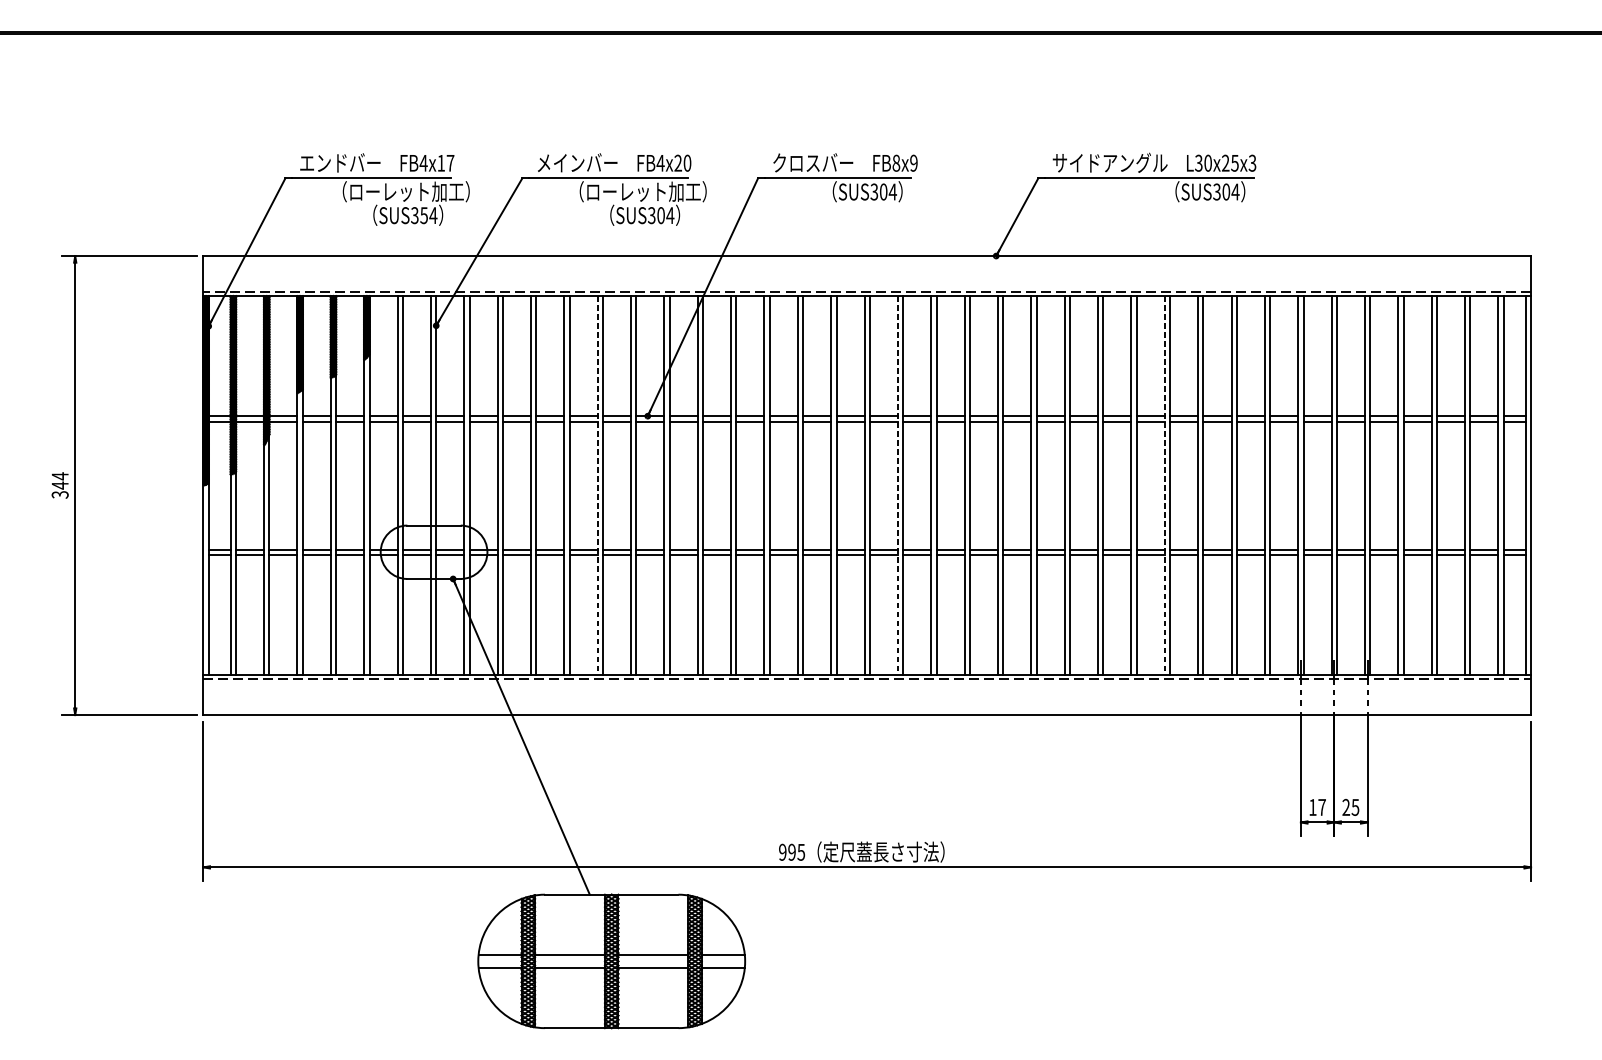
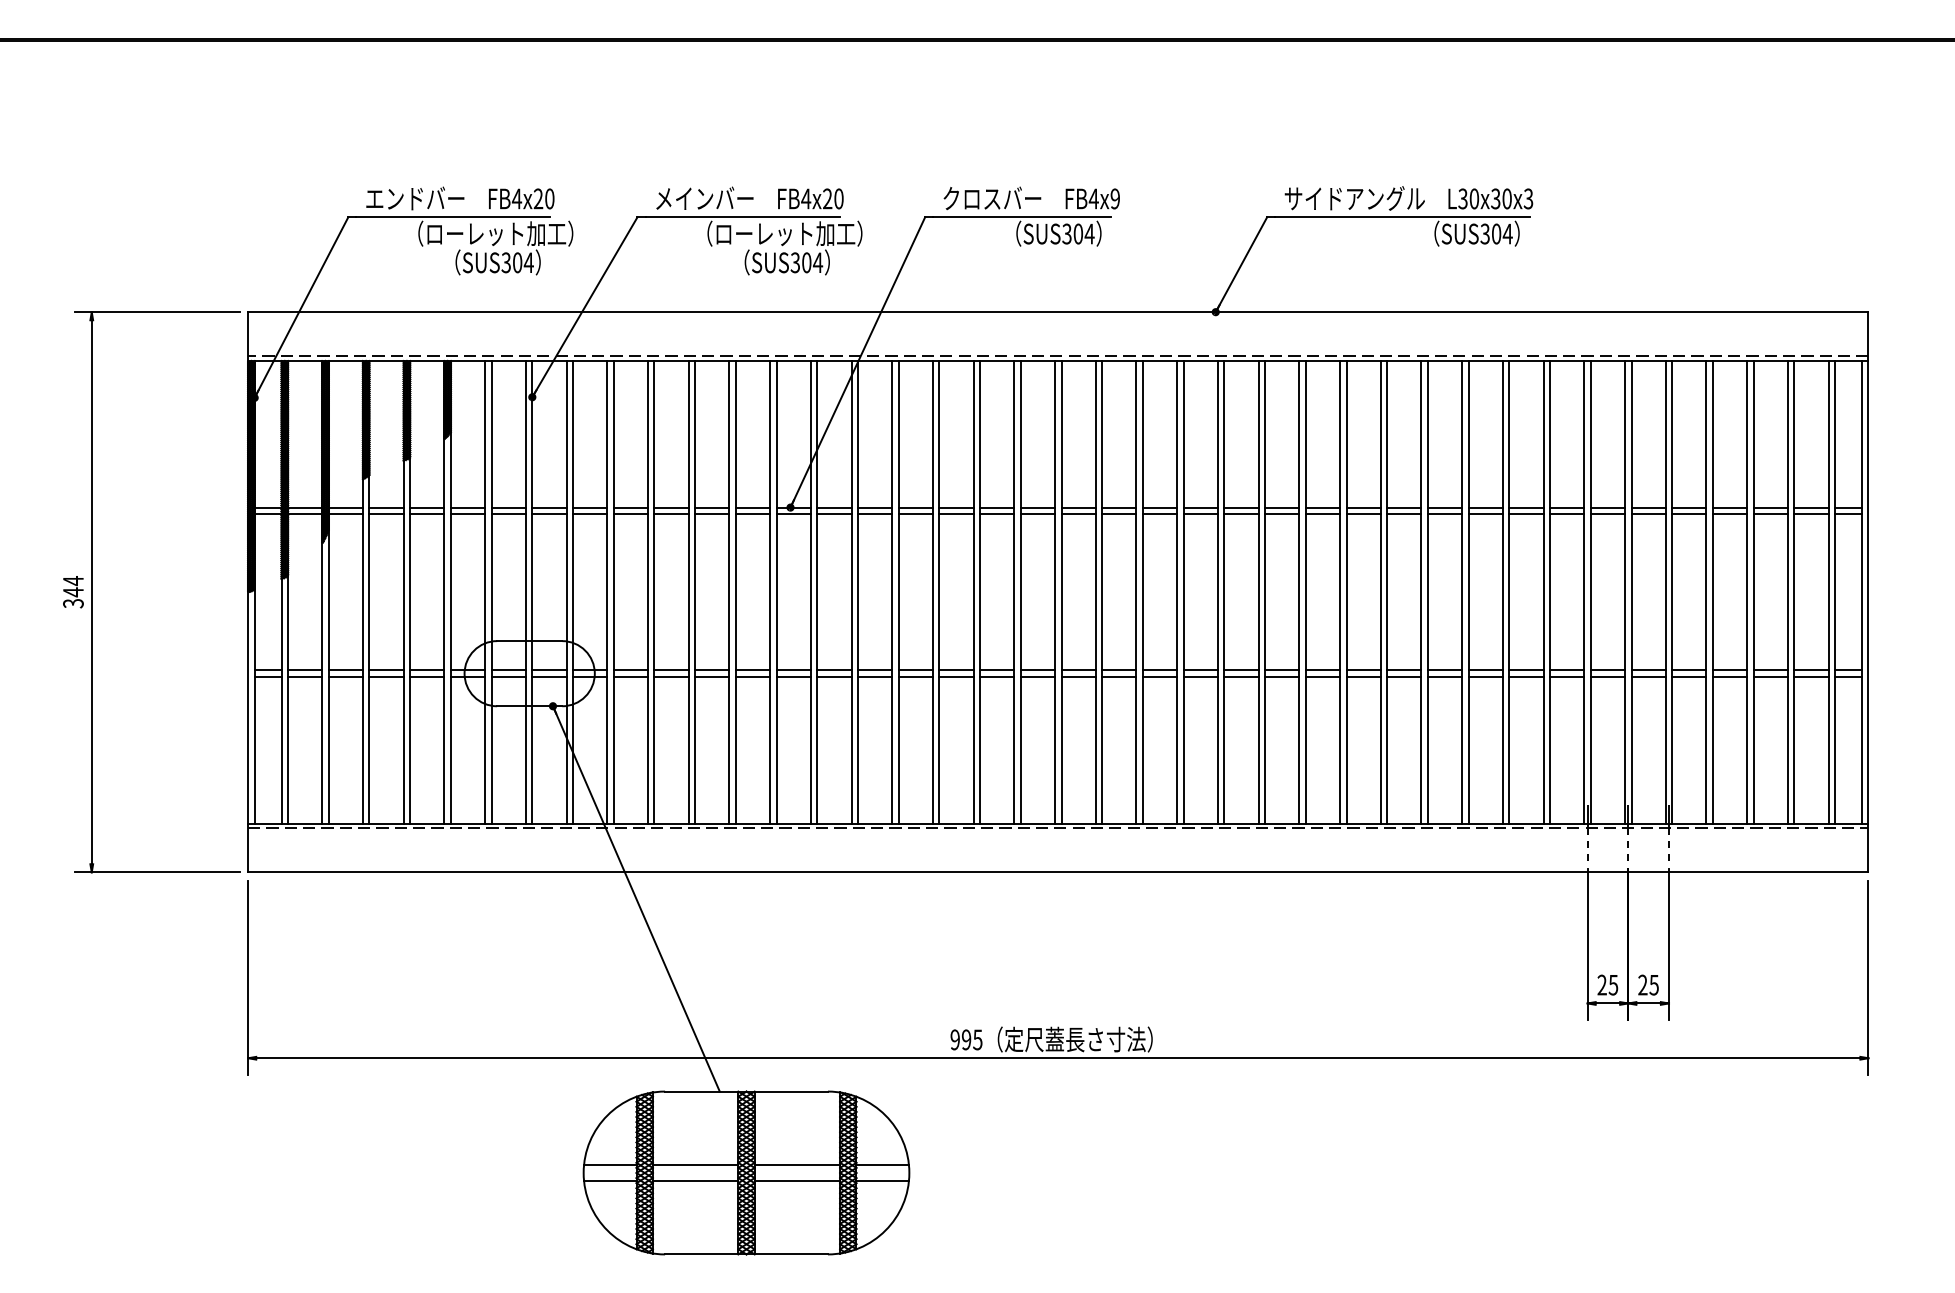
text: (445, 162) -> (543, 198), FB4x17 -> FB4x20
text: (896, 162) -> (1093, 198), FB8x9 -> FB4x9
text: (1230, 162) -> (1501, 198), L30x25x3 -> L30x30x3
text: (424, 215) -> (517, 262), SUS354 -> SUS304
line: (597, 485) -> (729, 592), dashed -> solid
line: (897, 485) -> (1095, 592), dashed -> solid
line: (1164, 485) -> (1421, 592), dashed -> solid
text: (1317, 806) -> (1607, 984), 17 -> 25

